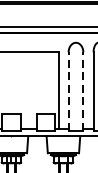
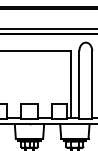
line: (68, 90) -> (79, 84), dashed -> solid
line: (83, 90) -> (92, 84), dashed -> solid

